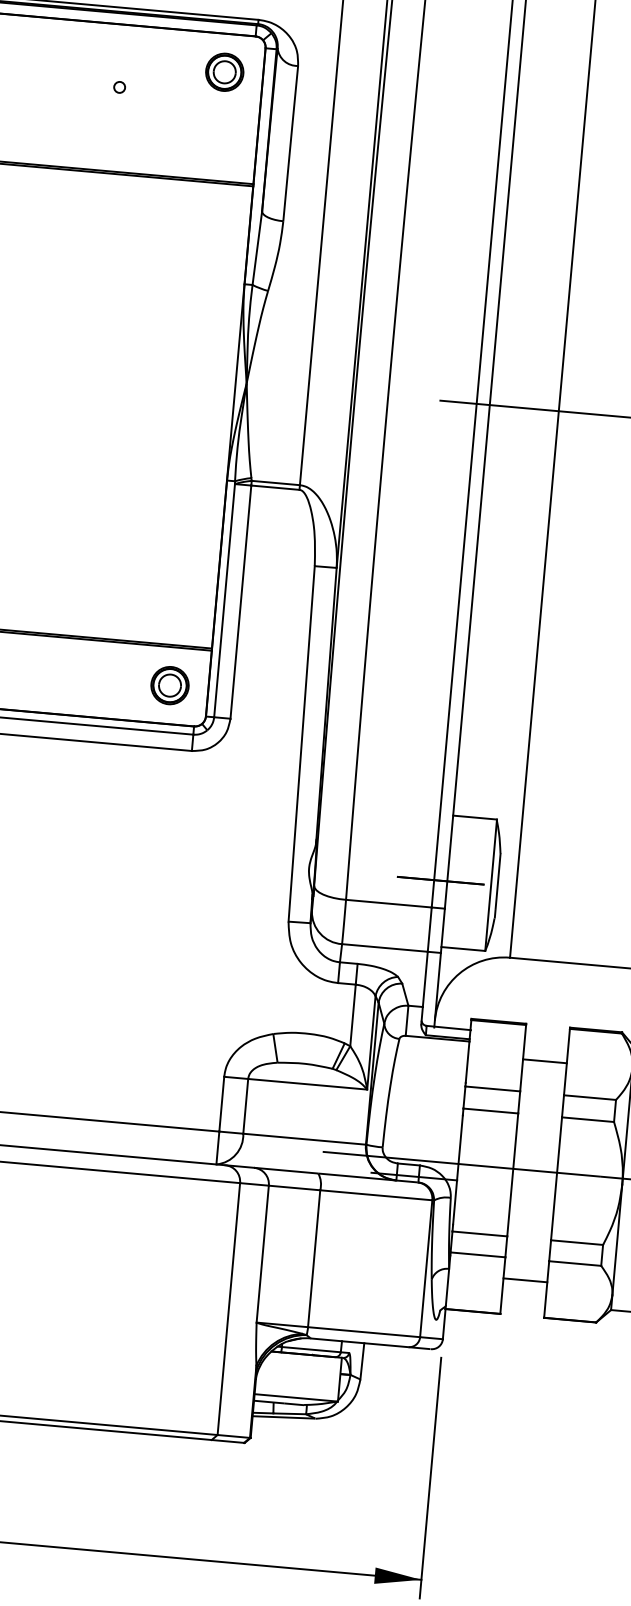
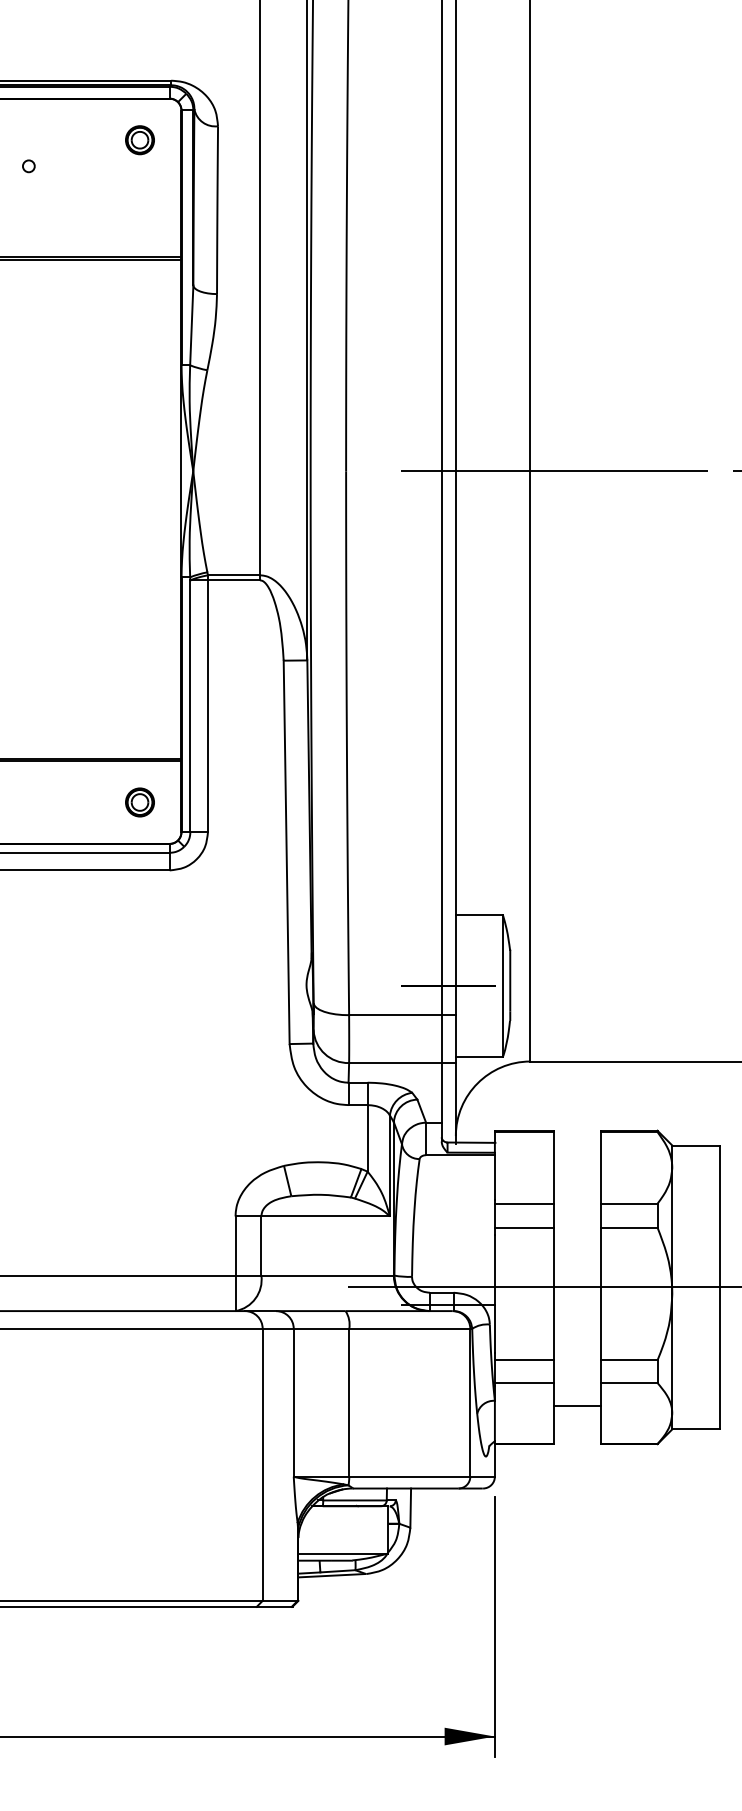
part: (224, 72) -> (139, 140), size x0.7
part: (169, 685) -> (139, 802), size x0.7
line: (544, 1061) -> (577, 1169), removed

